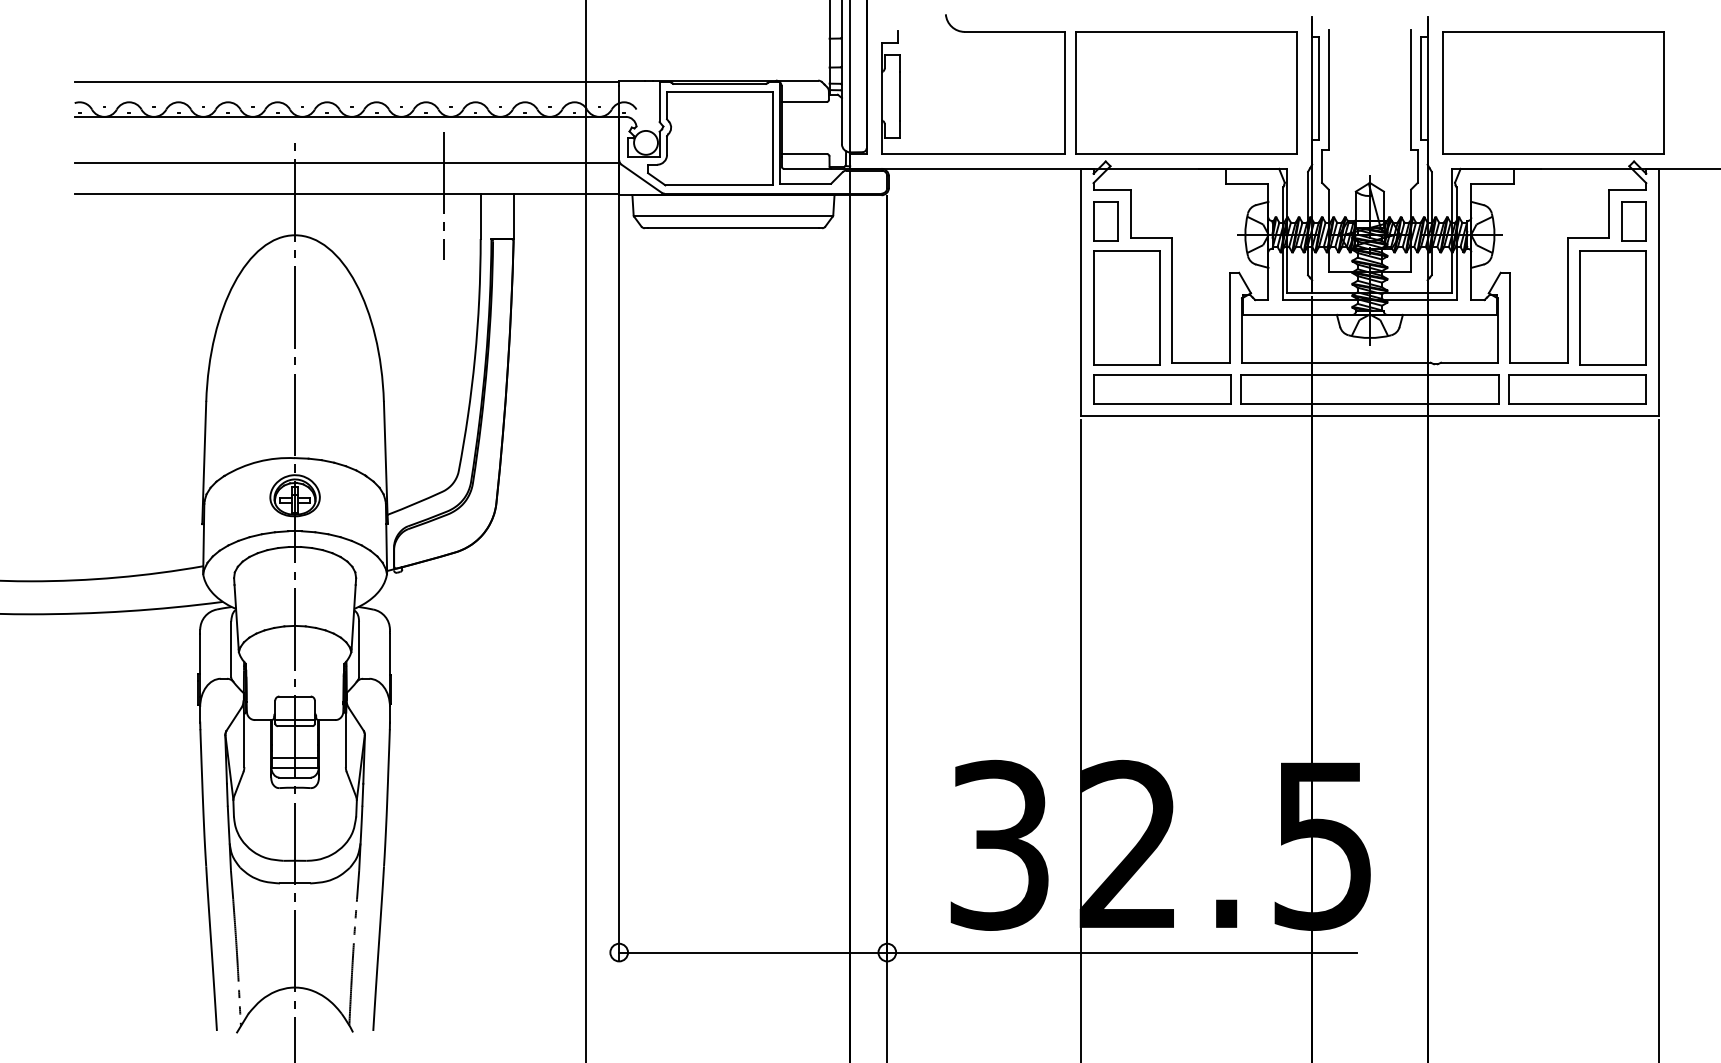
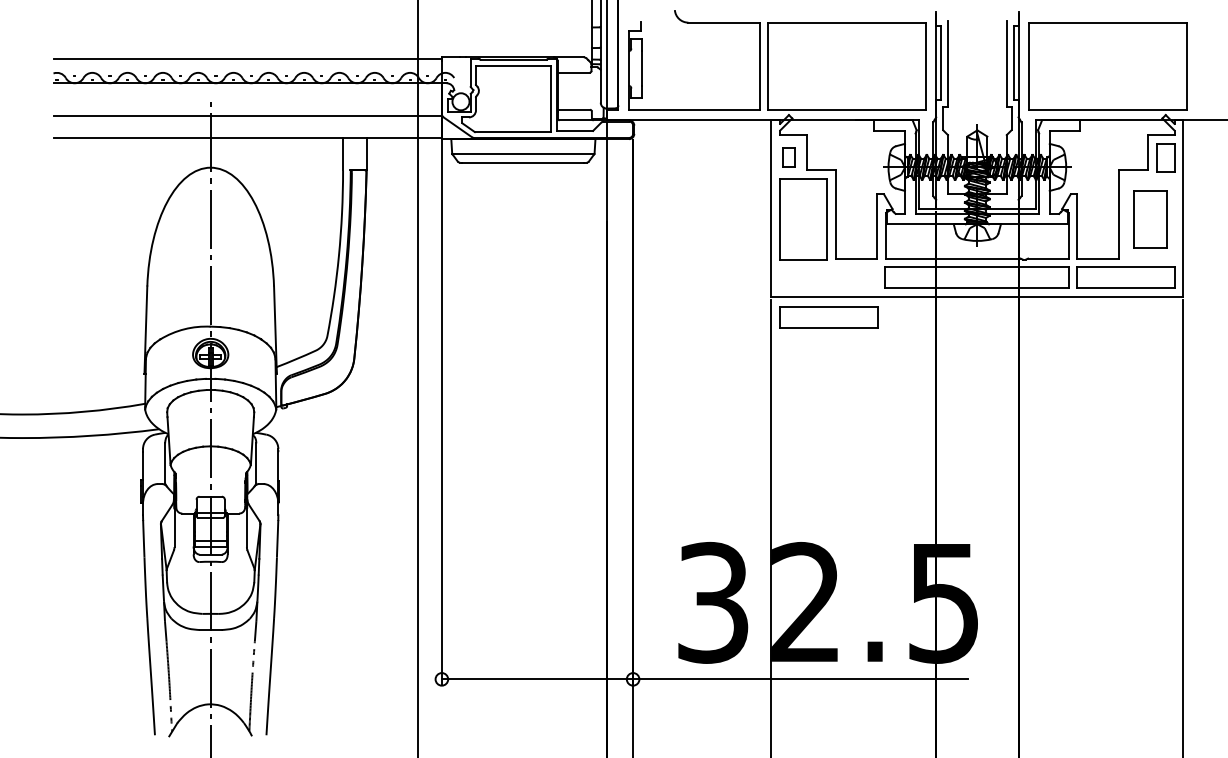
line: (443, 195) -> (316, 139), removed
part: (1105, 221) -> (788, 157), size x0.7
part: (1612, 307) -> (1150, 219), size x0.7
part: (1162, 389) -> (829, 317), moved

